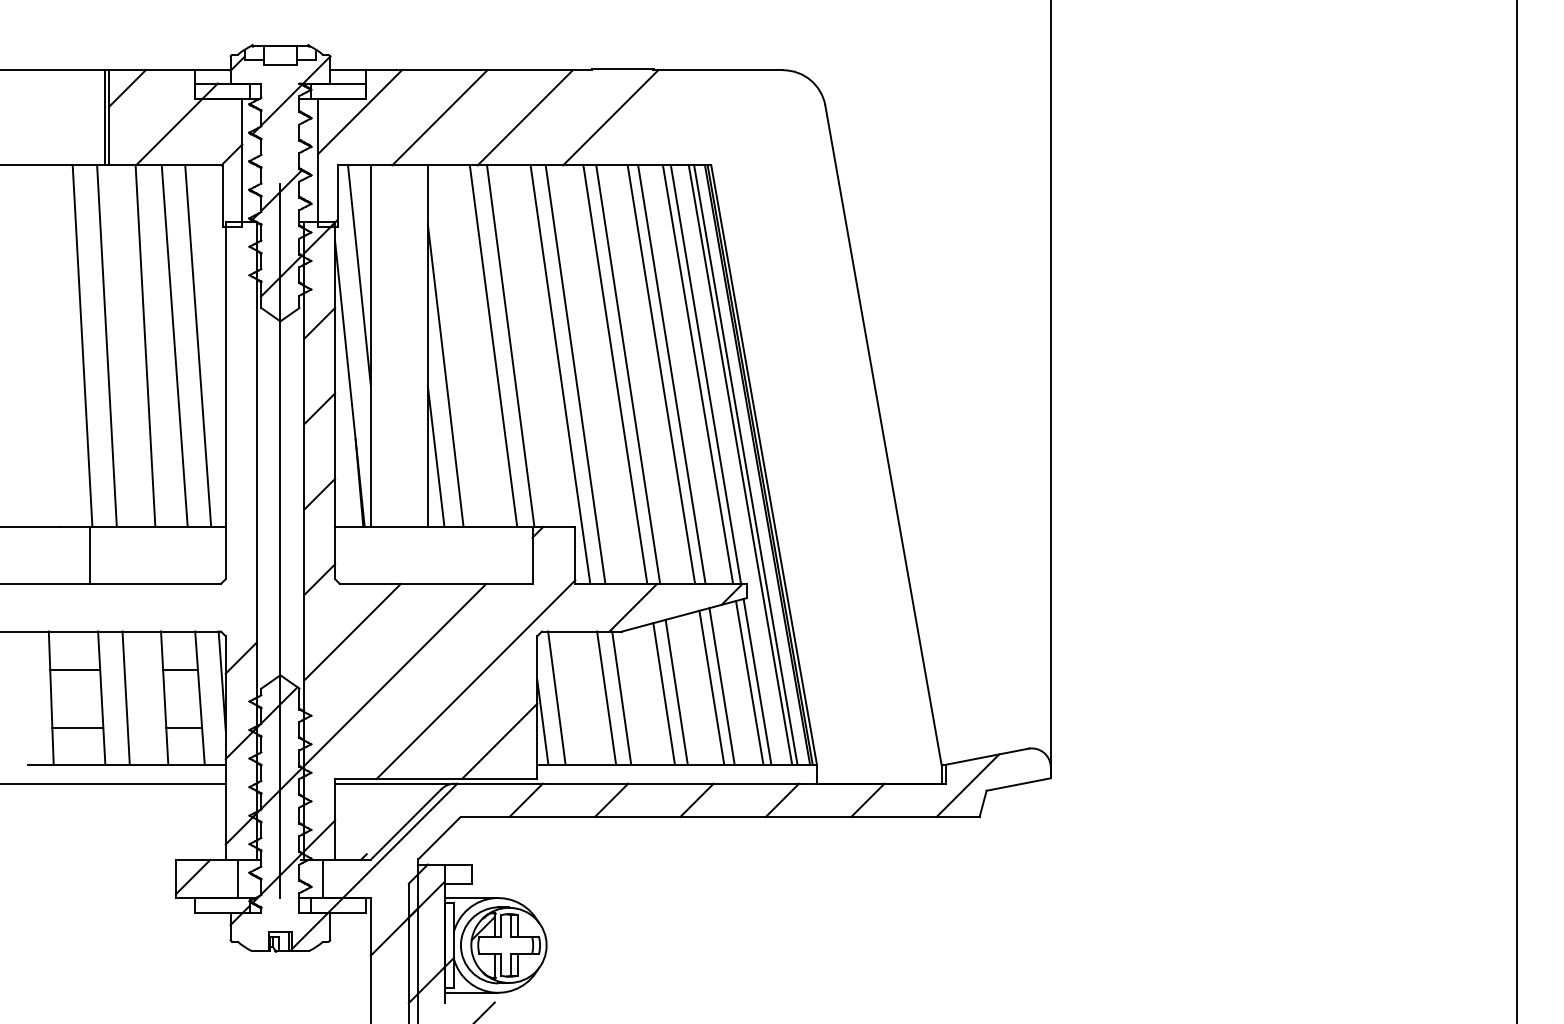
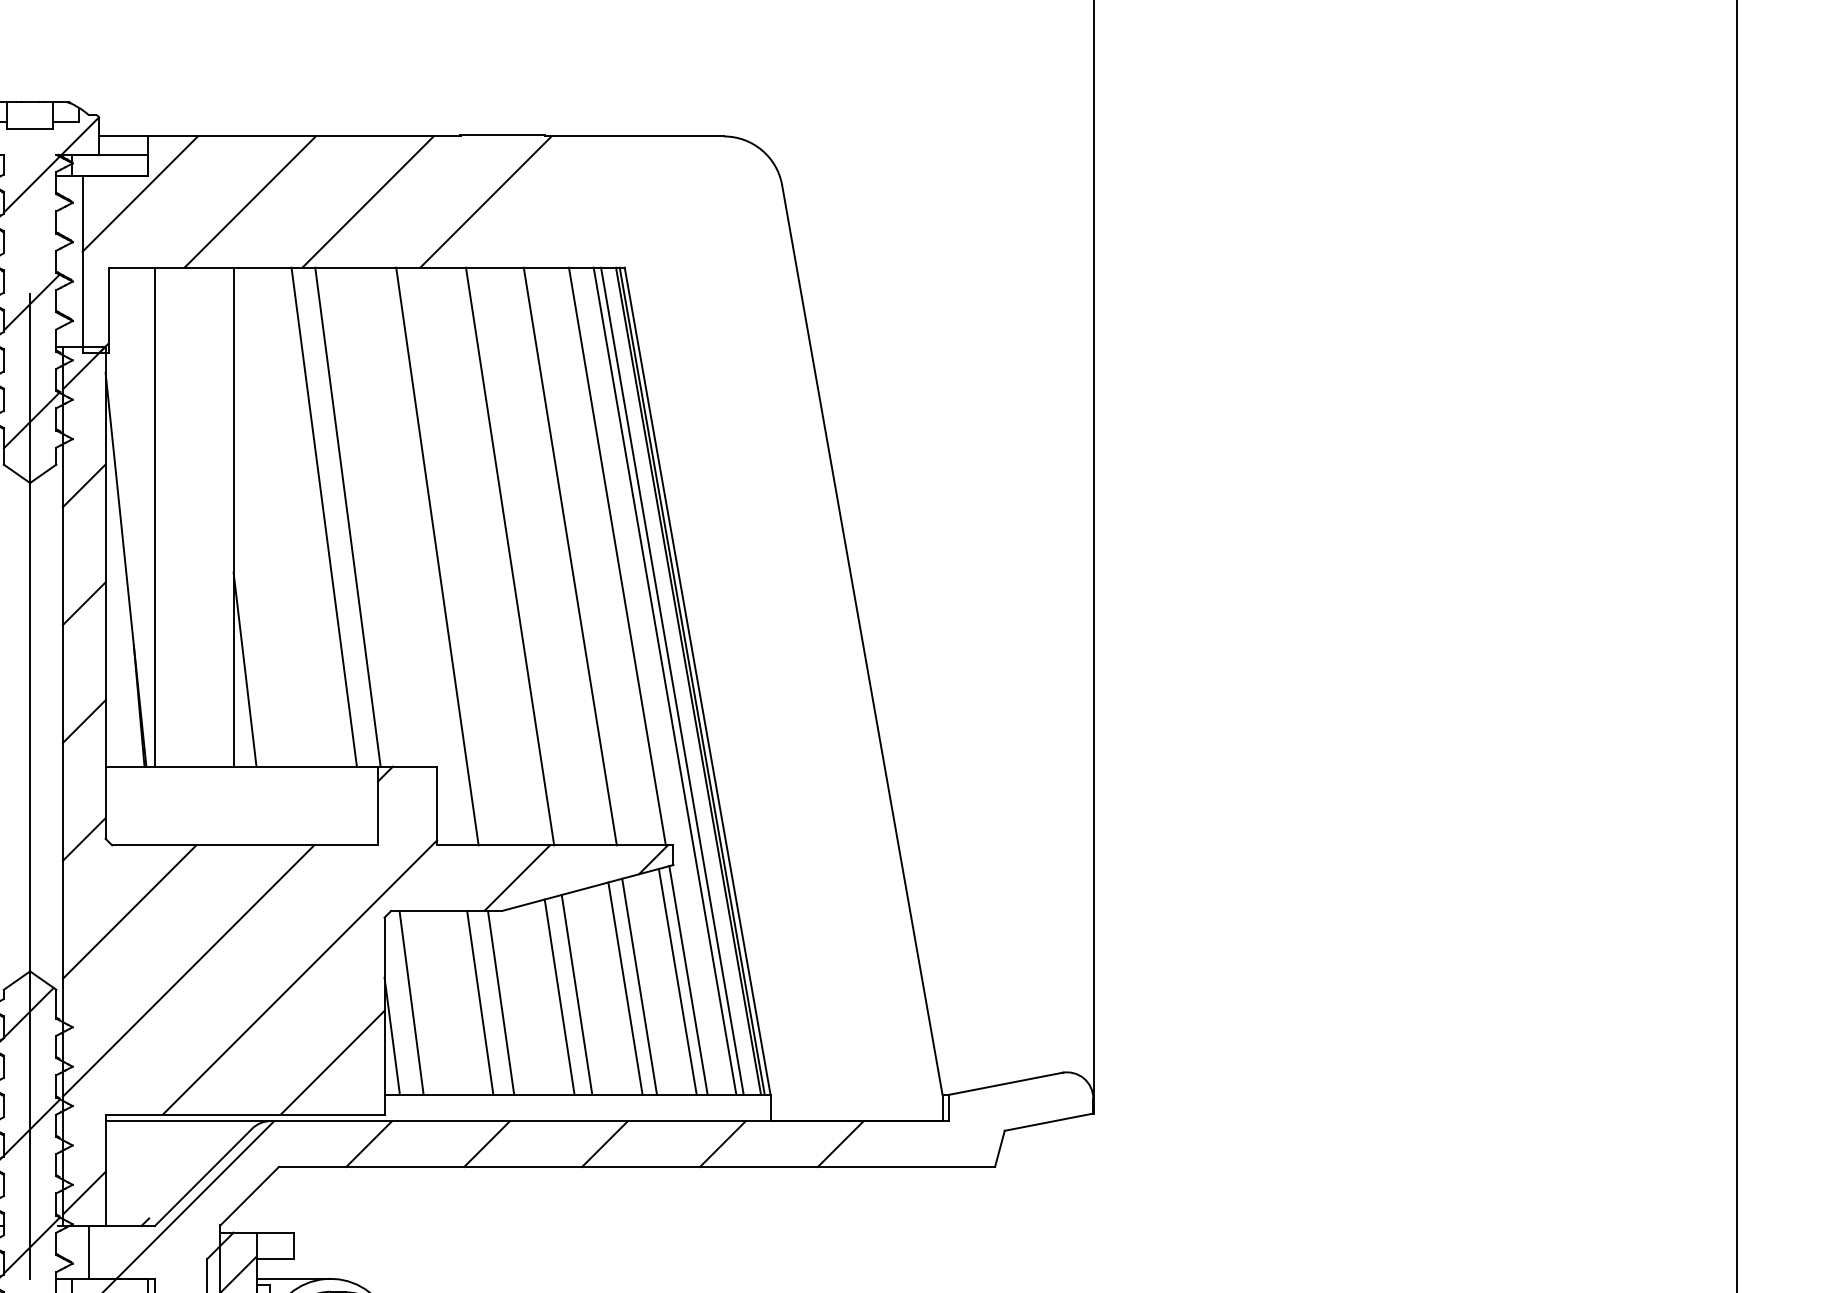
line: (359, 275) -> (139, 419), removed
line: (560, 374) -> (416, 556), removed
line: (615, 374) -> (492, 556), removed
line: (661, 374) -> (556, 556), removed
line: (697, 374) -> (605, 556), removed
line: (445, 375) -> (257, 557), removed
line: (967, 785) -> (978, 1123), removed

